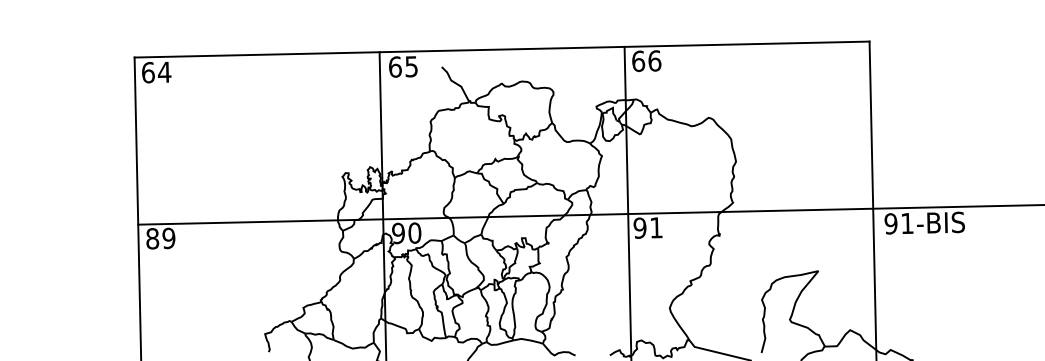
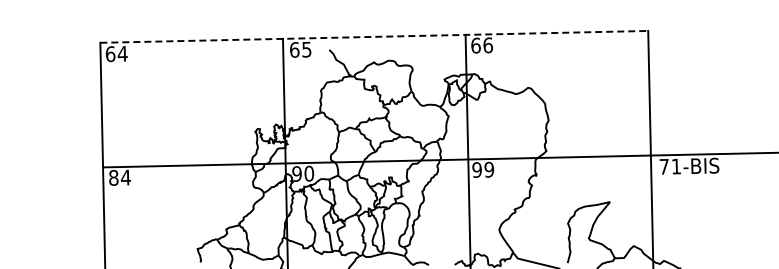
line: (502, 49) -> (374, 36), solid -> dashed
text: (890, 223) -> (663, 166), 91-BIS -> 71-BIS
text: (656, 227) -> (489, 169), 91 -> 99
text: (169, 238) -> (126, 177), 89 -> 84

